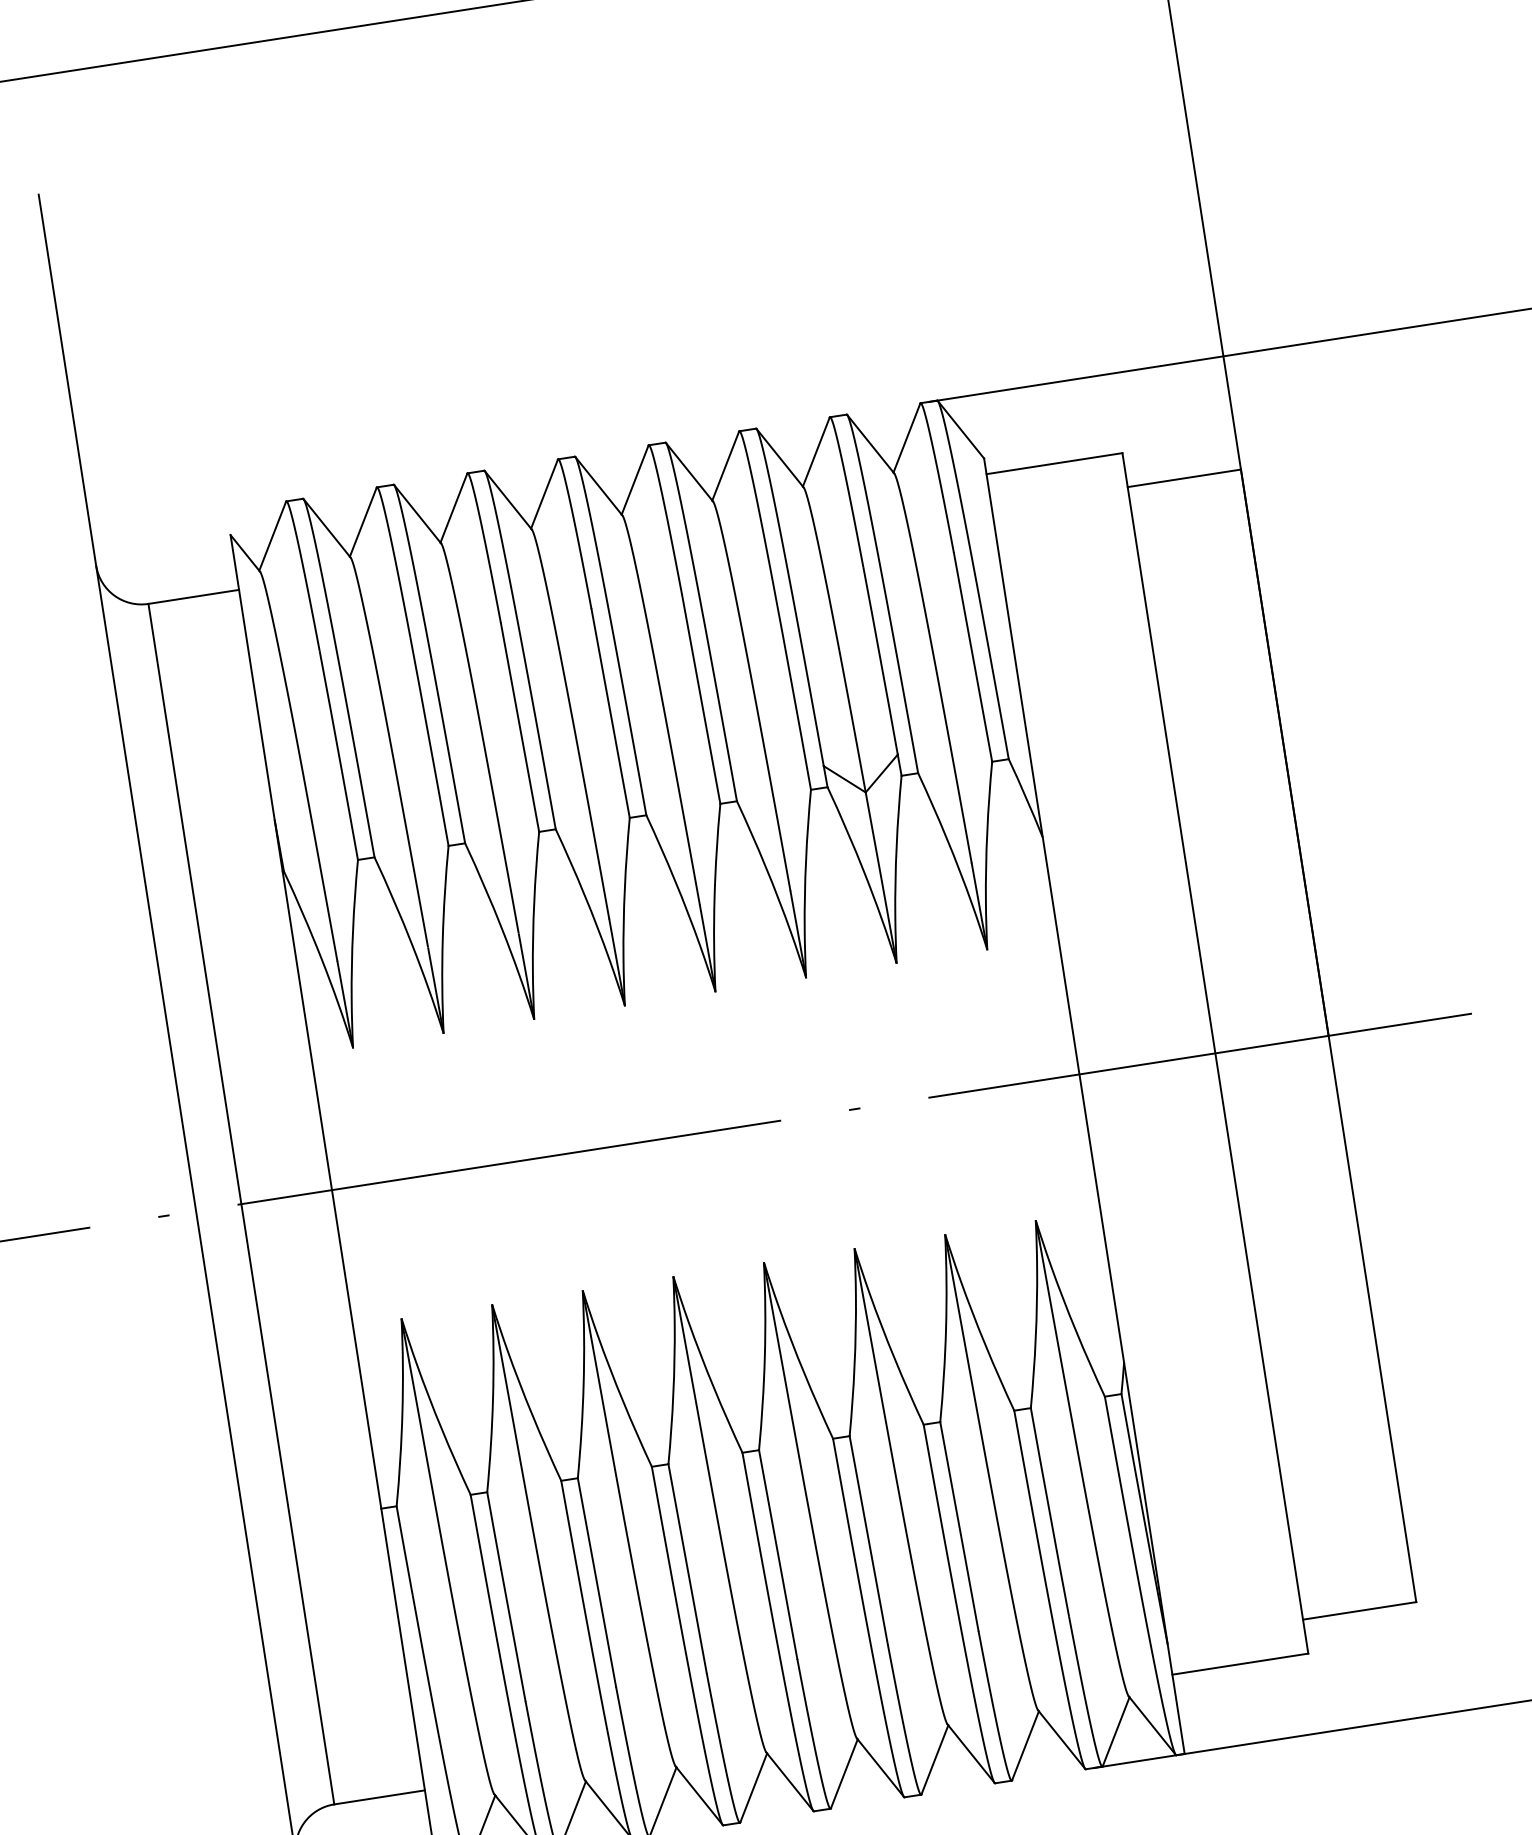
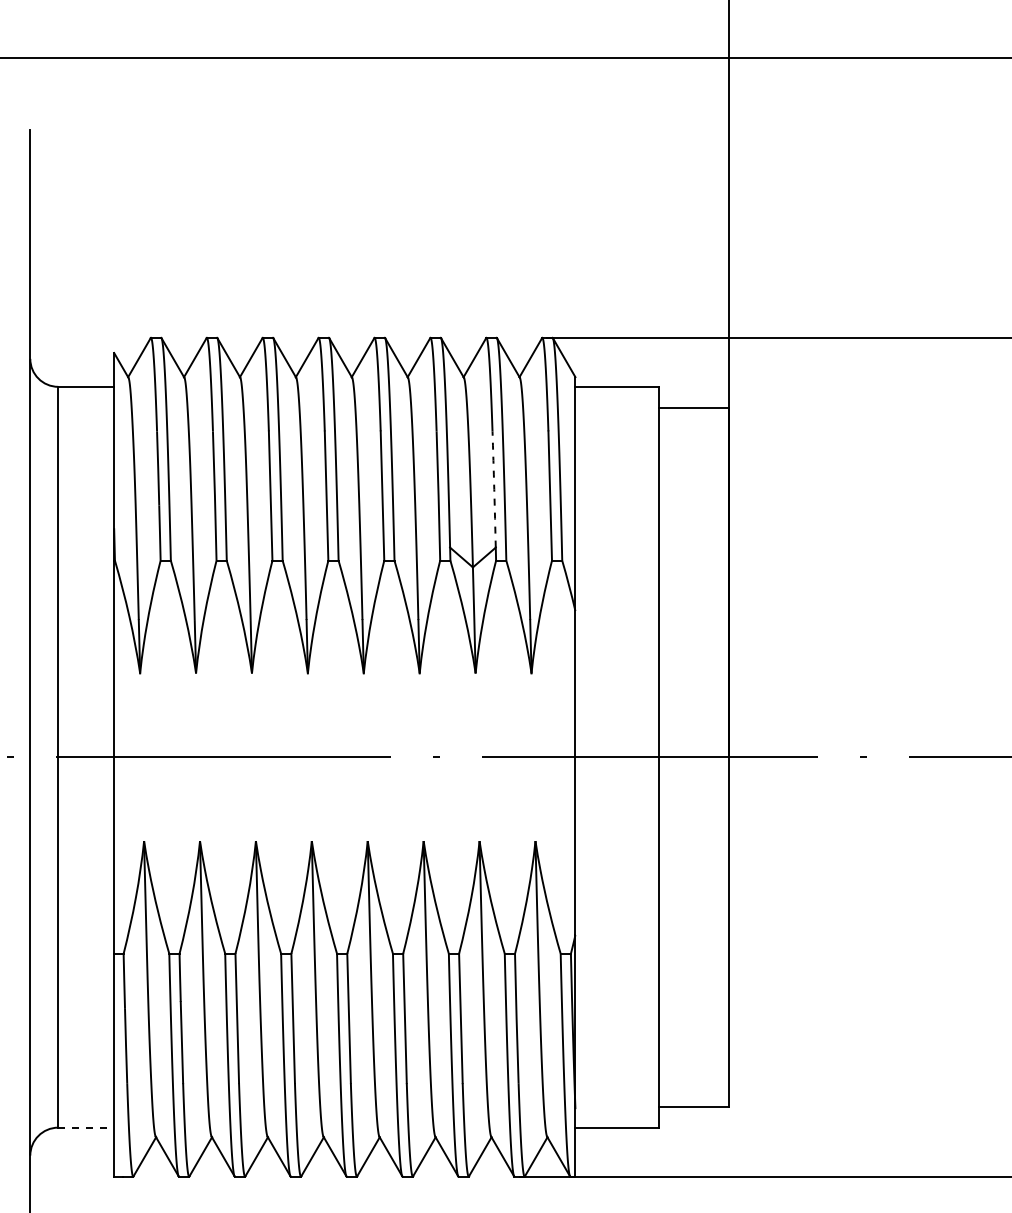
arc: (881, 660) -> (494, 489), solid -> dashed
line: (380, 1797) -> (86, 1127), solid -> dashed

